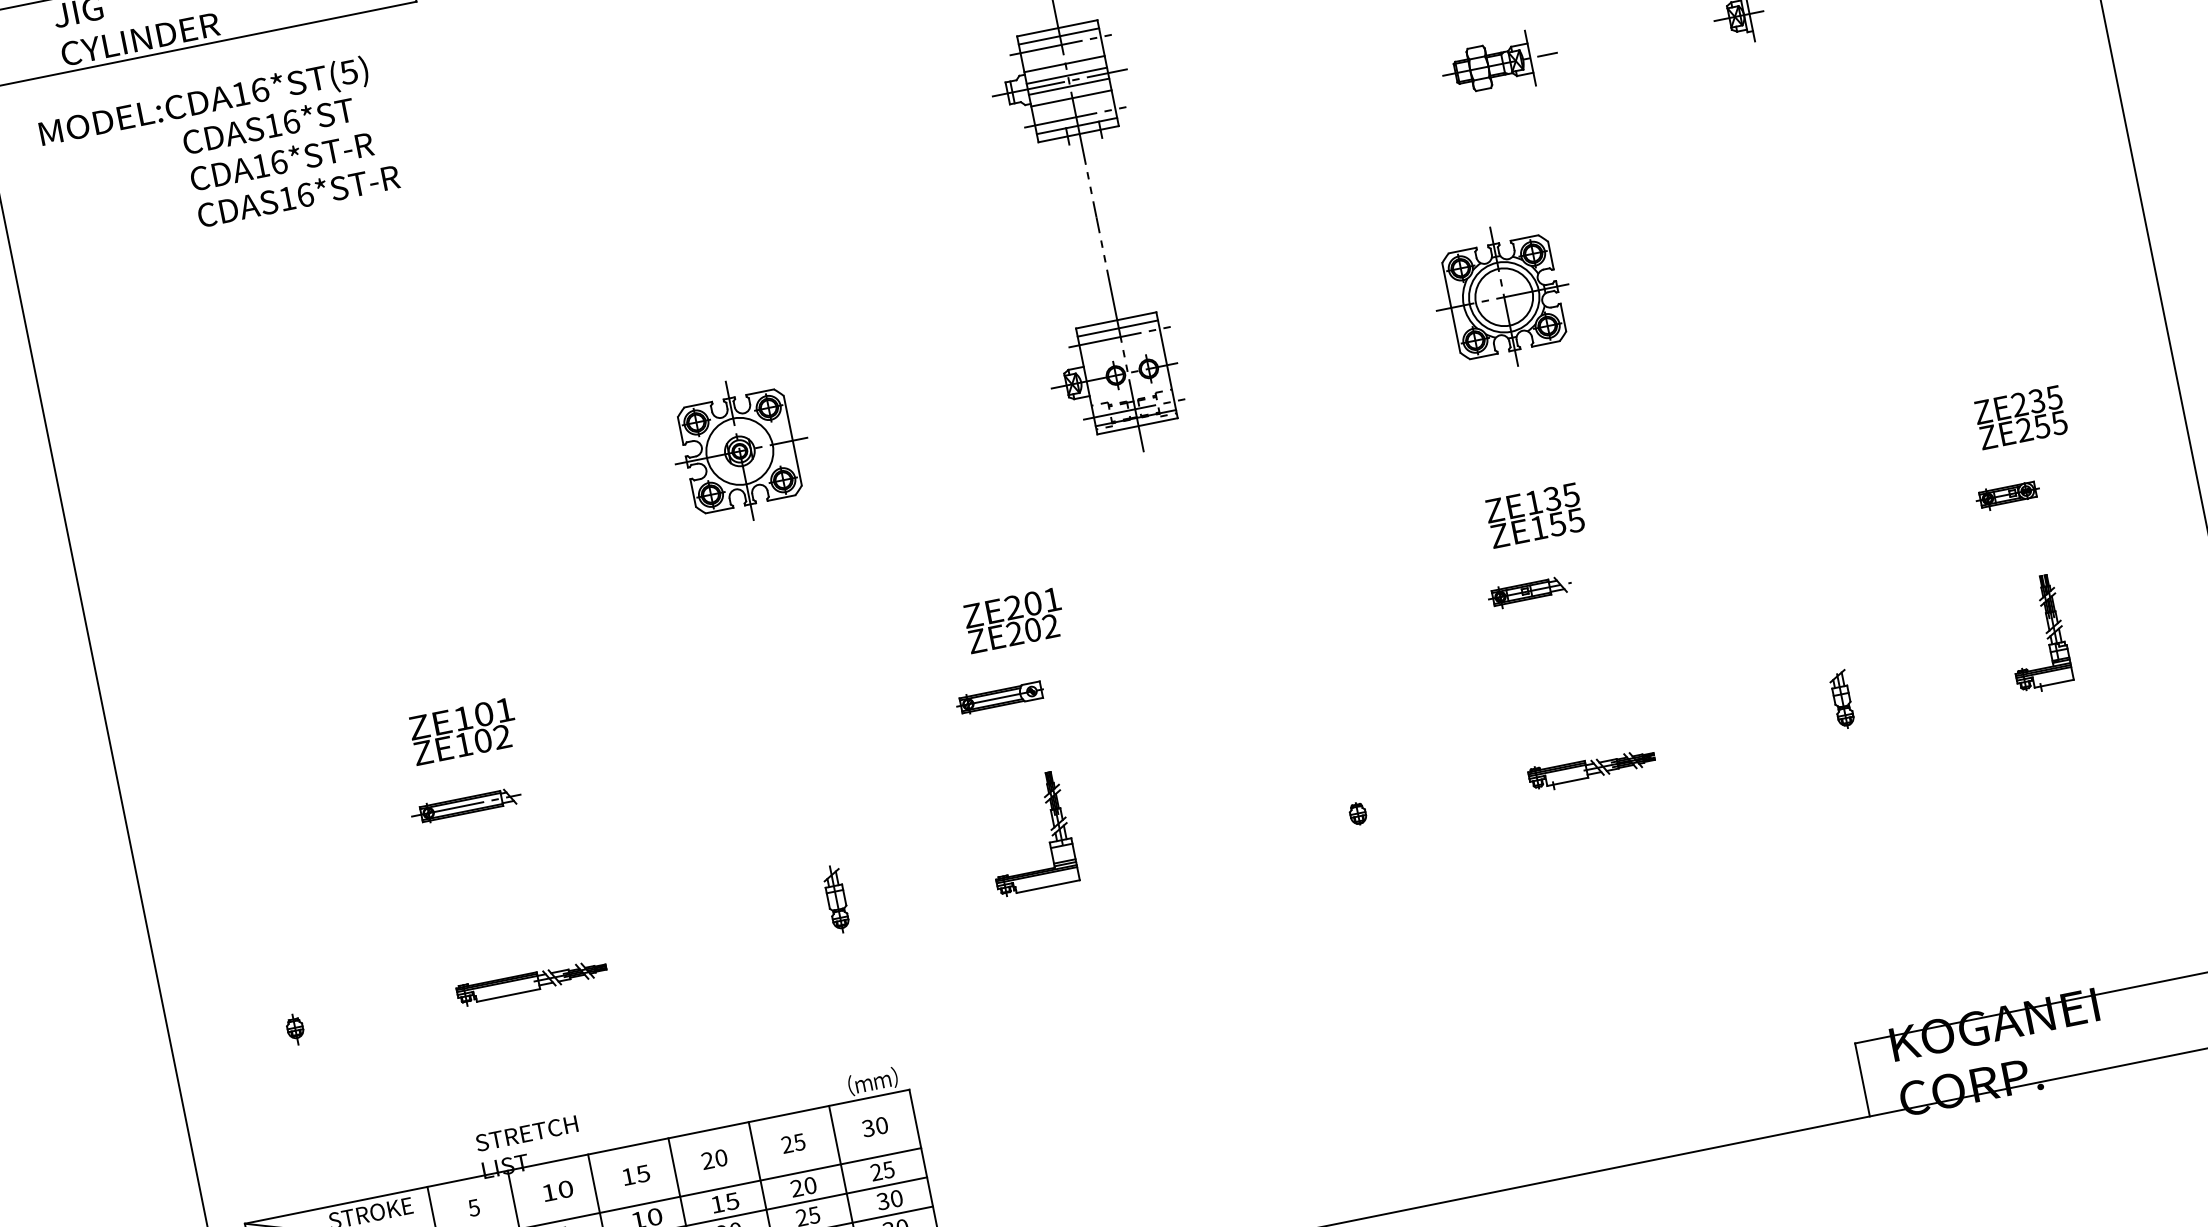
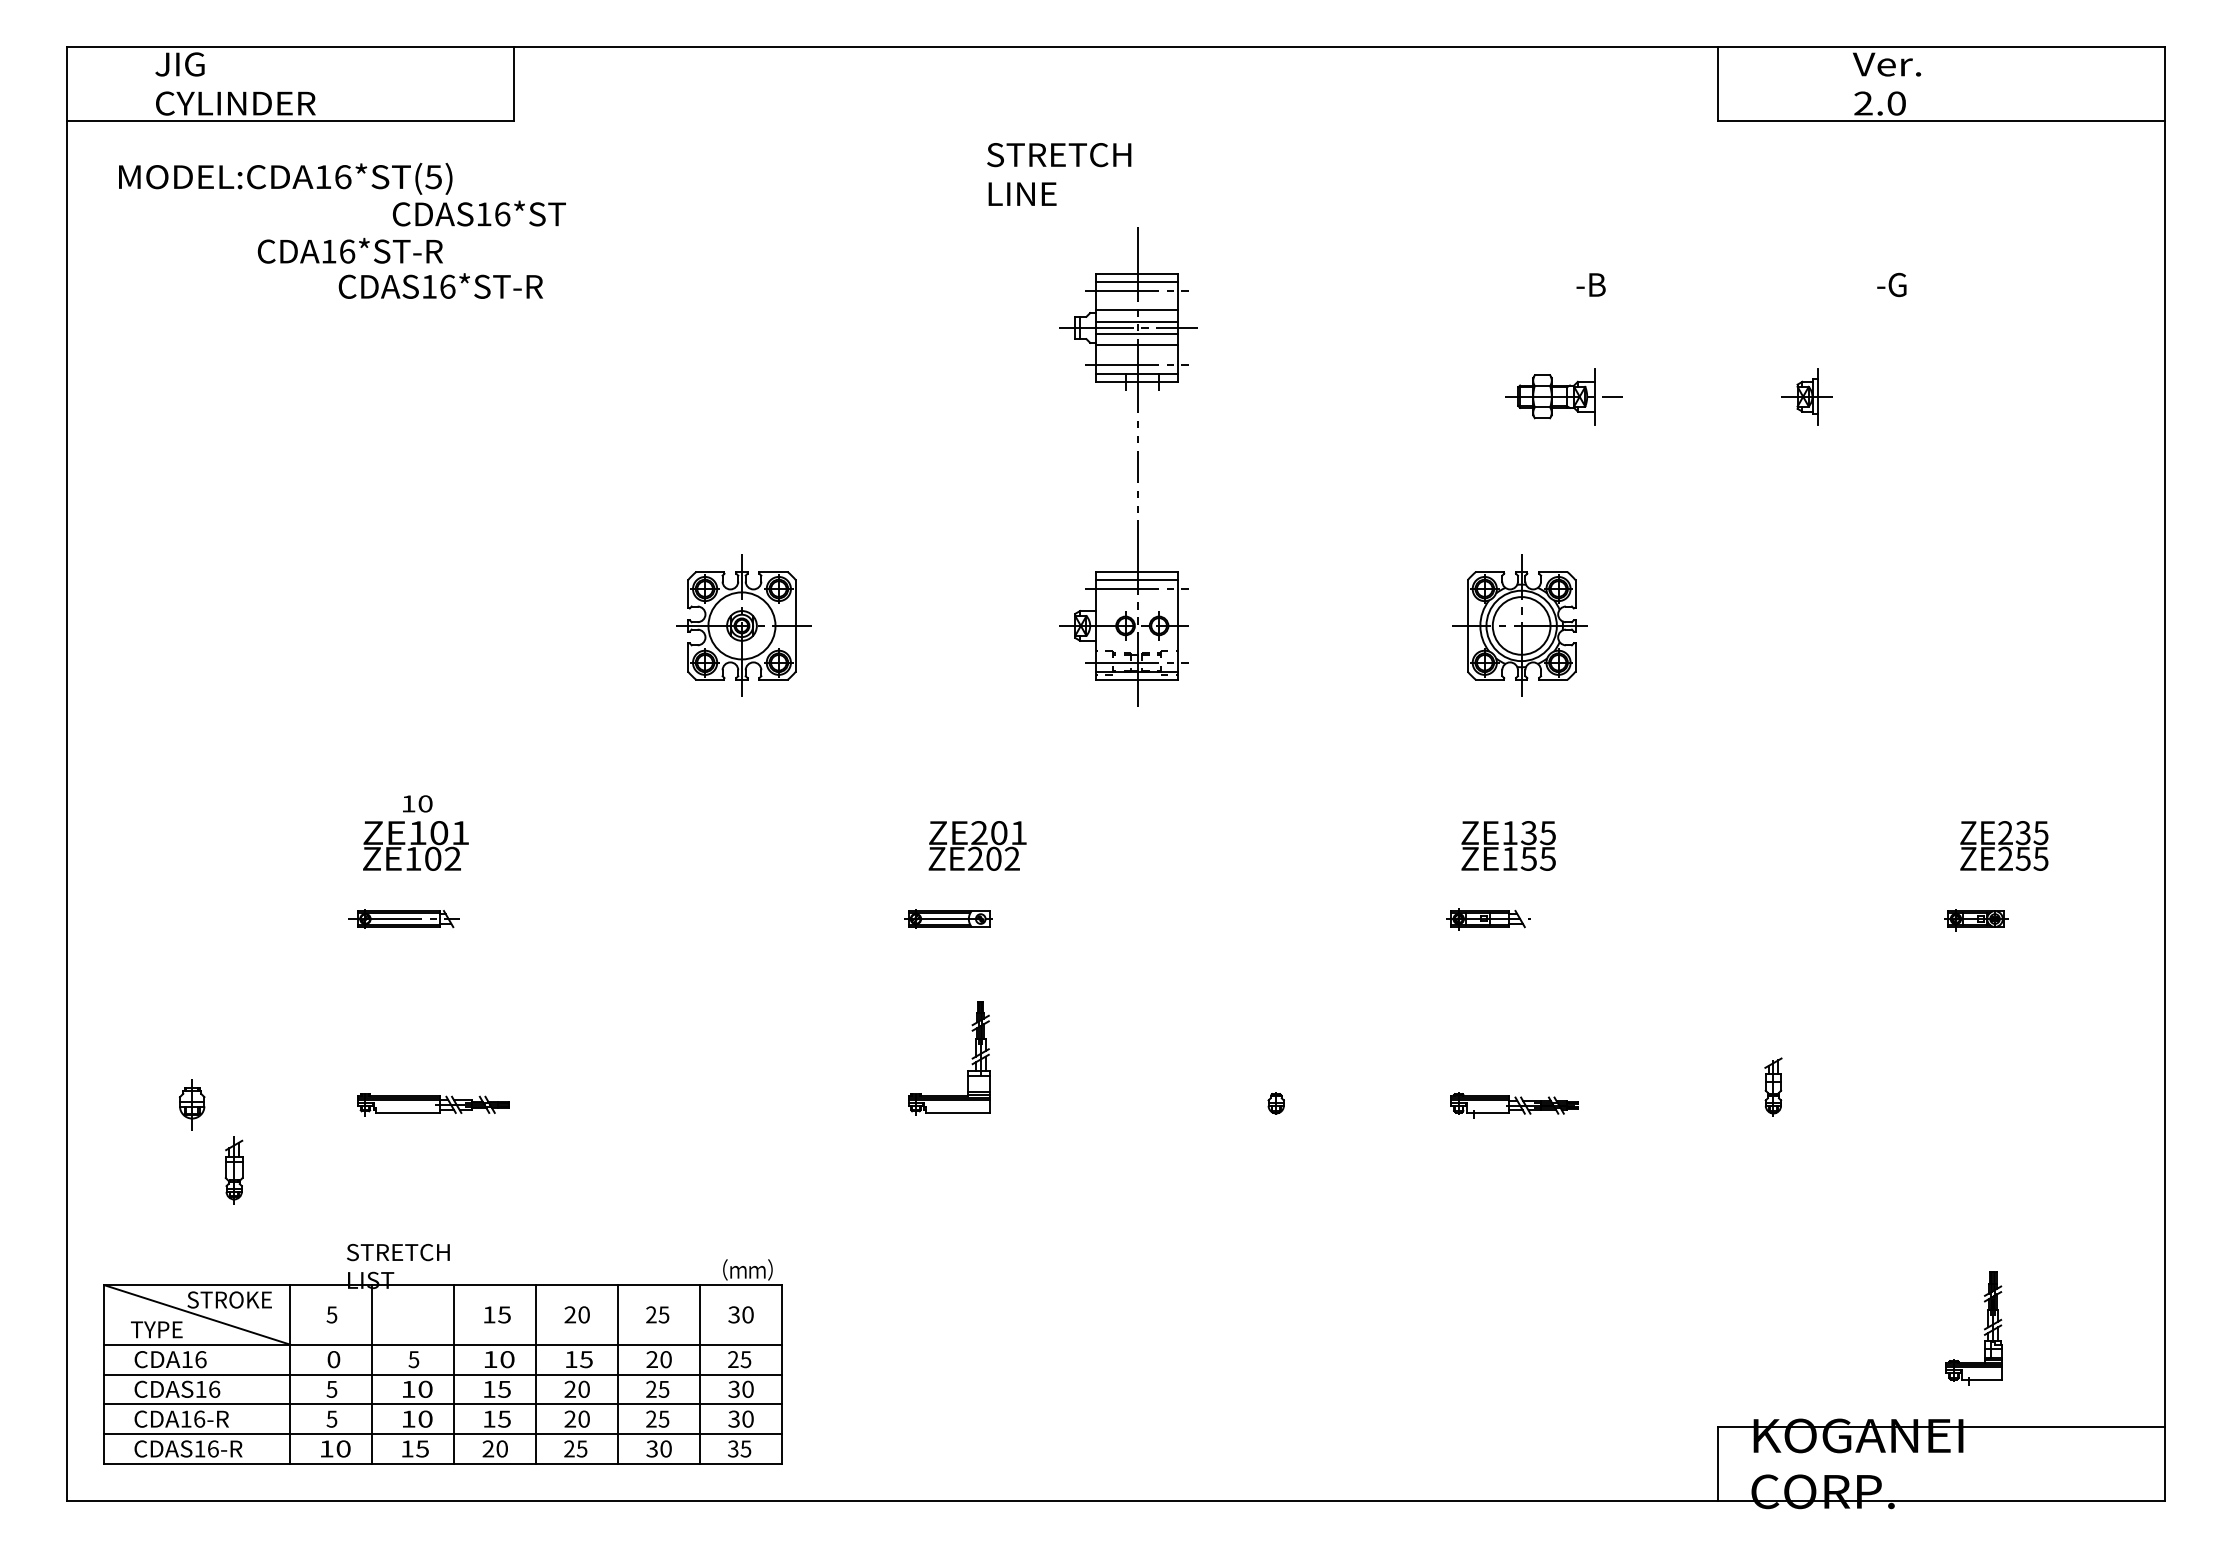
text: (267, 125) -> (478, 213), moved
text: (298, 195) -> (440, 285), moved
part: (2046, 632) -> (1984, 1328), moved
part: (835, 899) -> (233, 1170), moved
part: (294, 1029) -> (191, 1104), size x1.6
text: (557, 1190) -> (417, 803), moved

